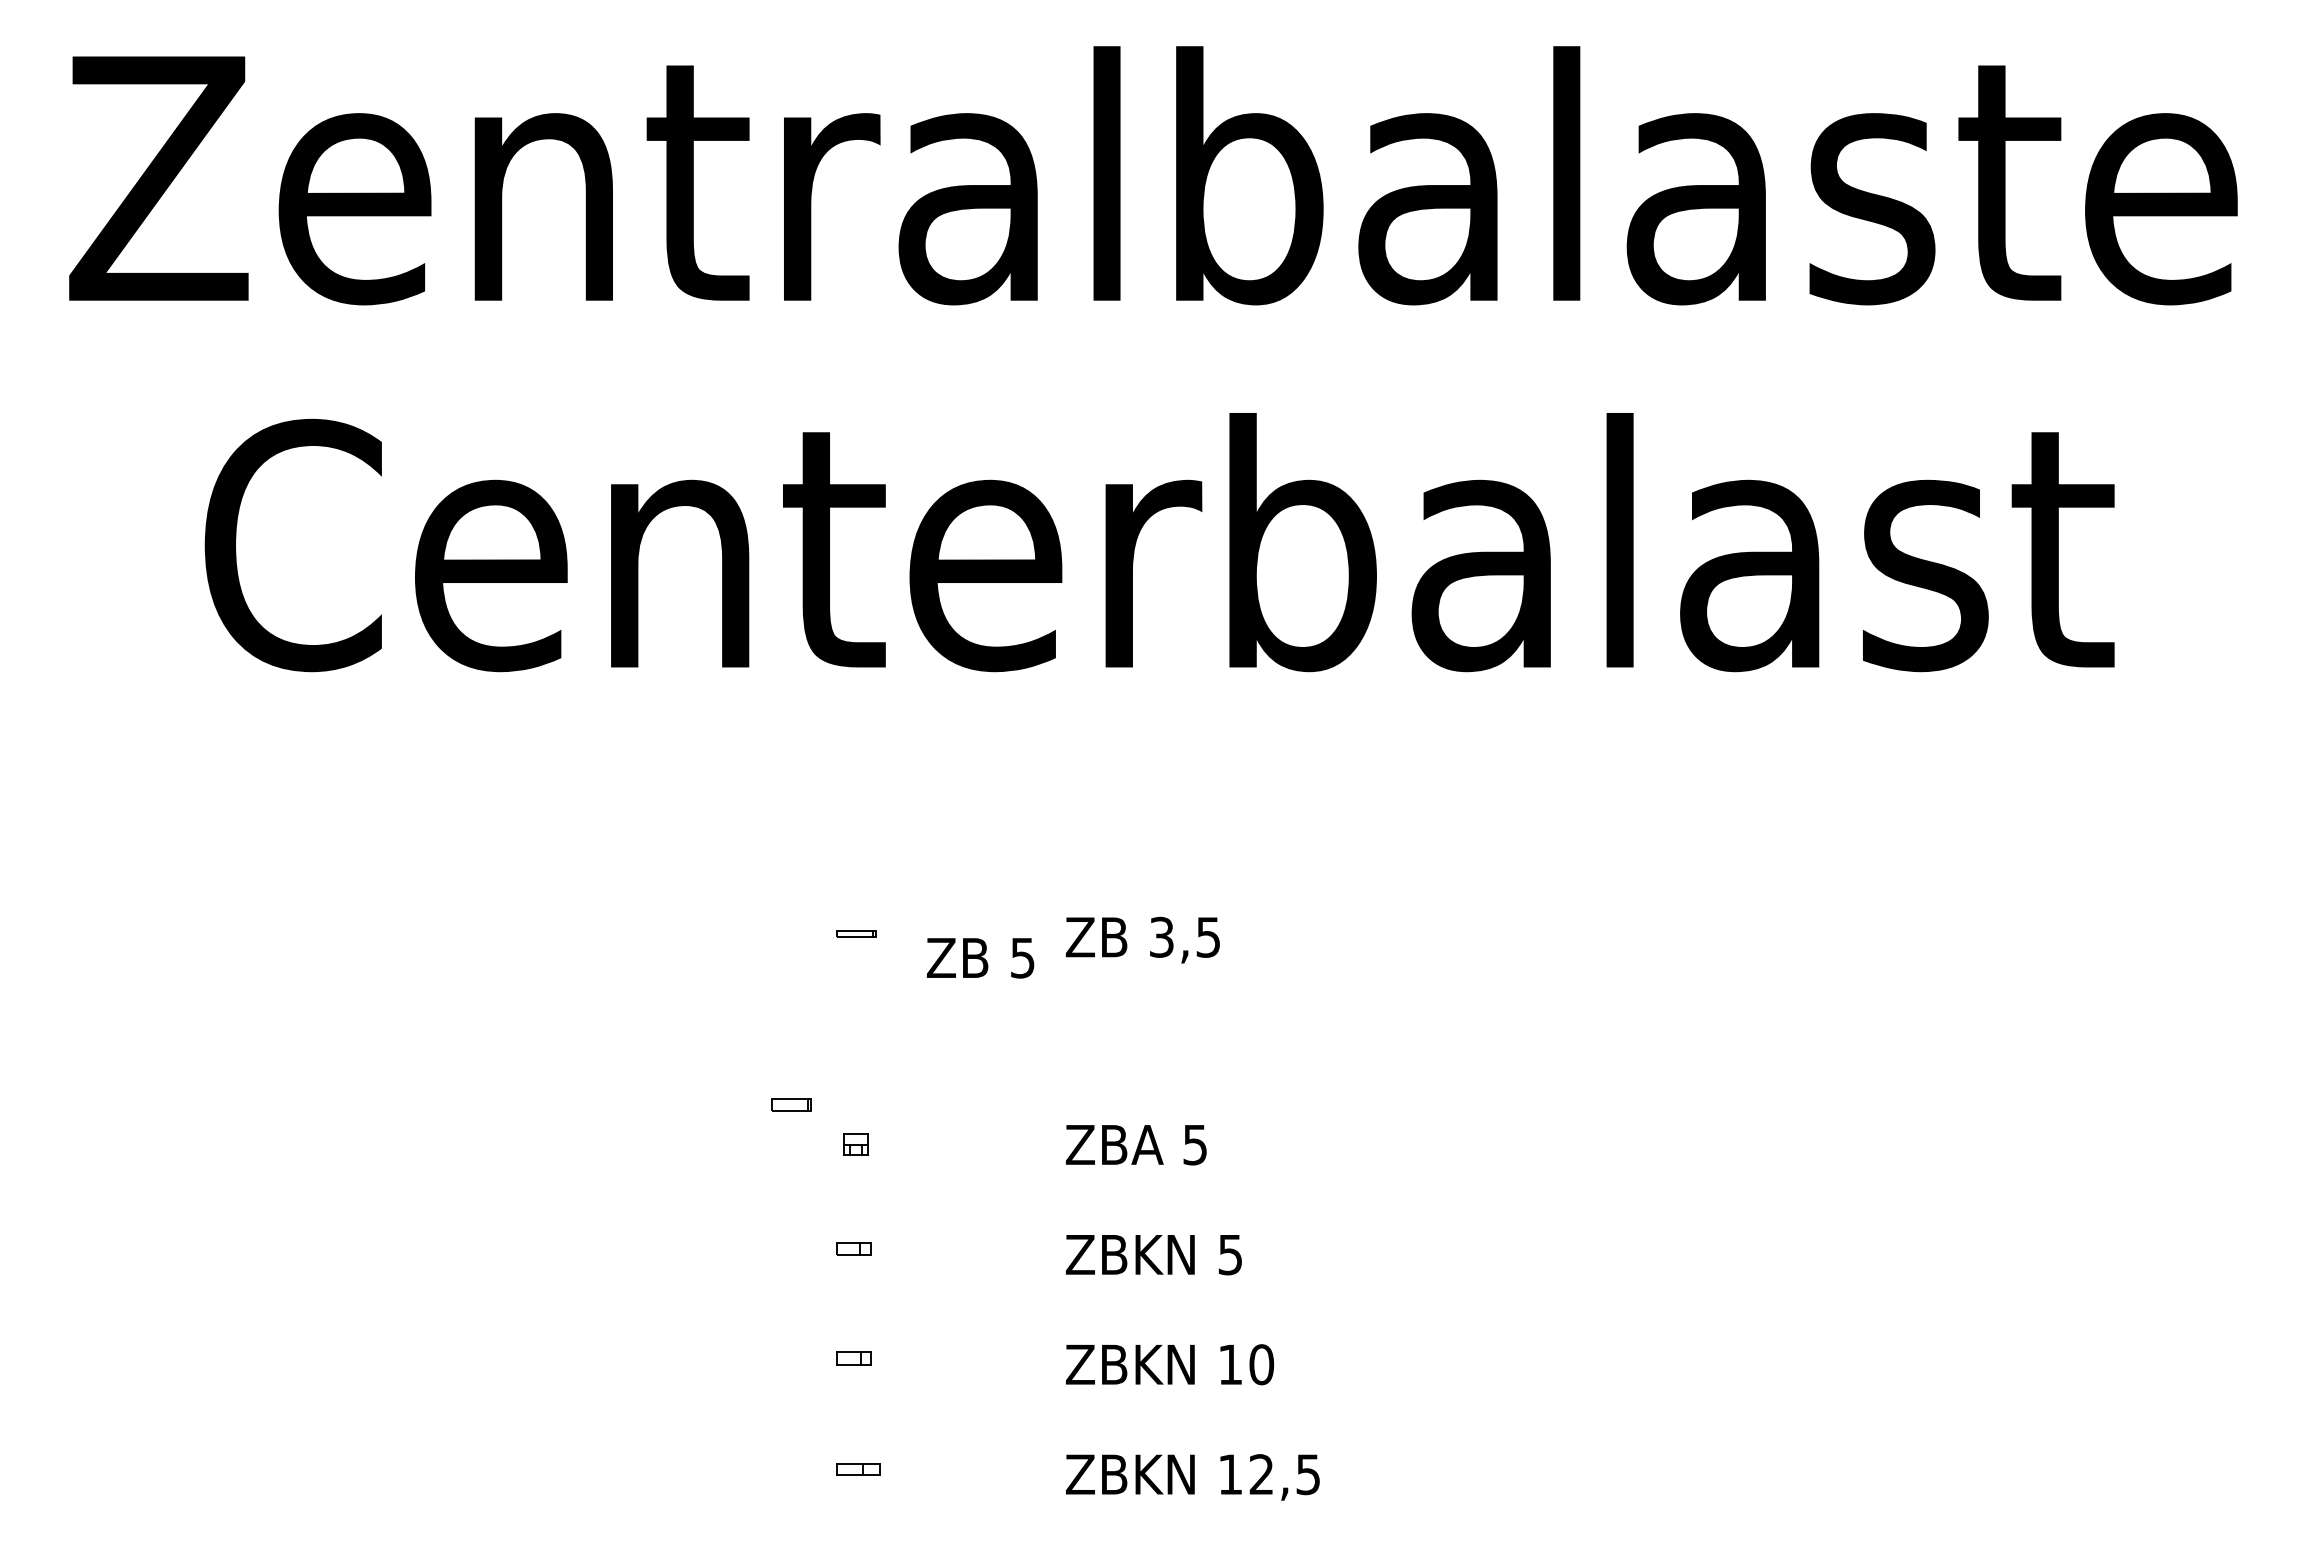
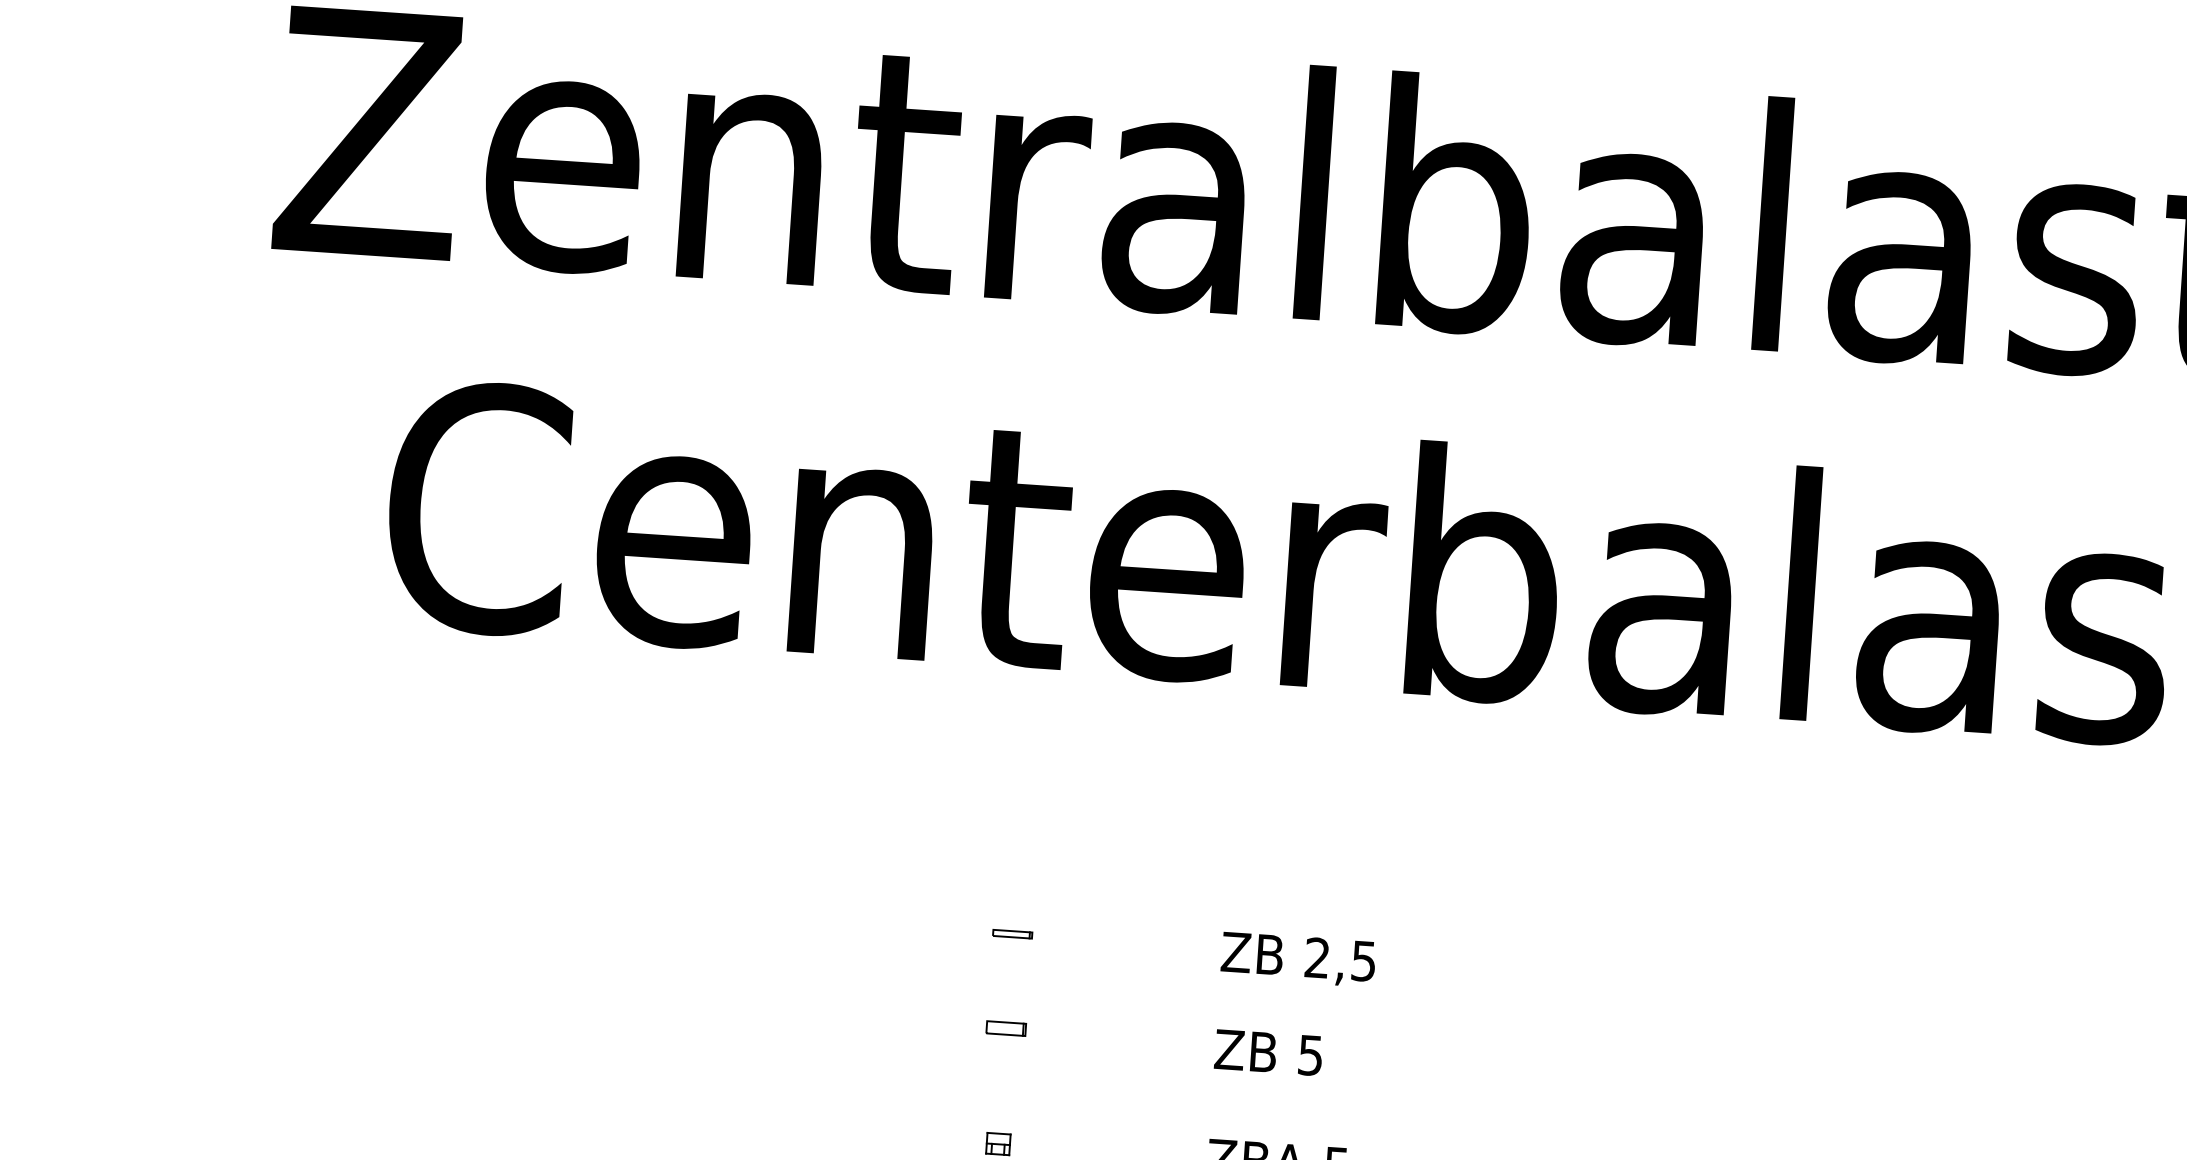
text: (1161, 937) -> (1317, 958), 3,5 -> 2,5
text: (980, 958) -> (1268, 1053), moved
part: (791, 1104) -> (1006, 1028), moved

